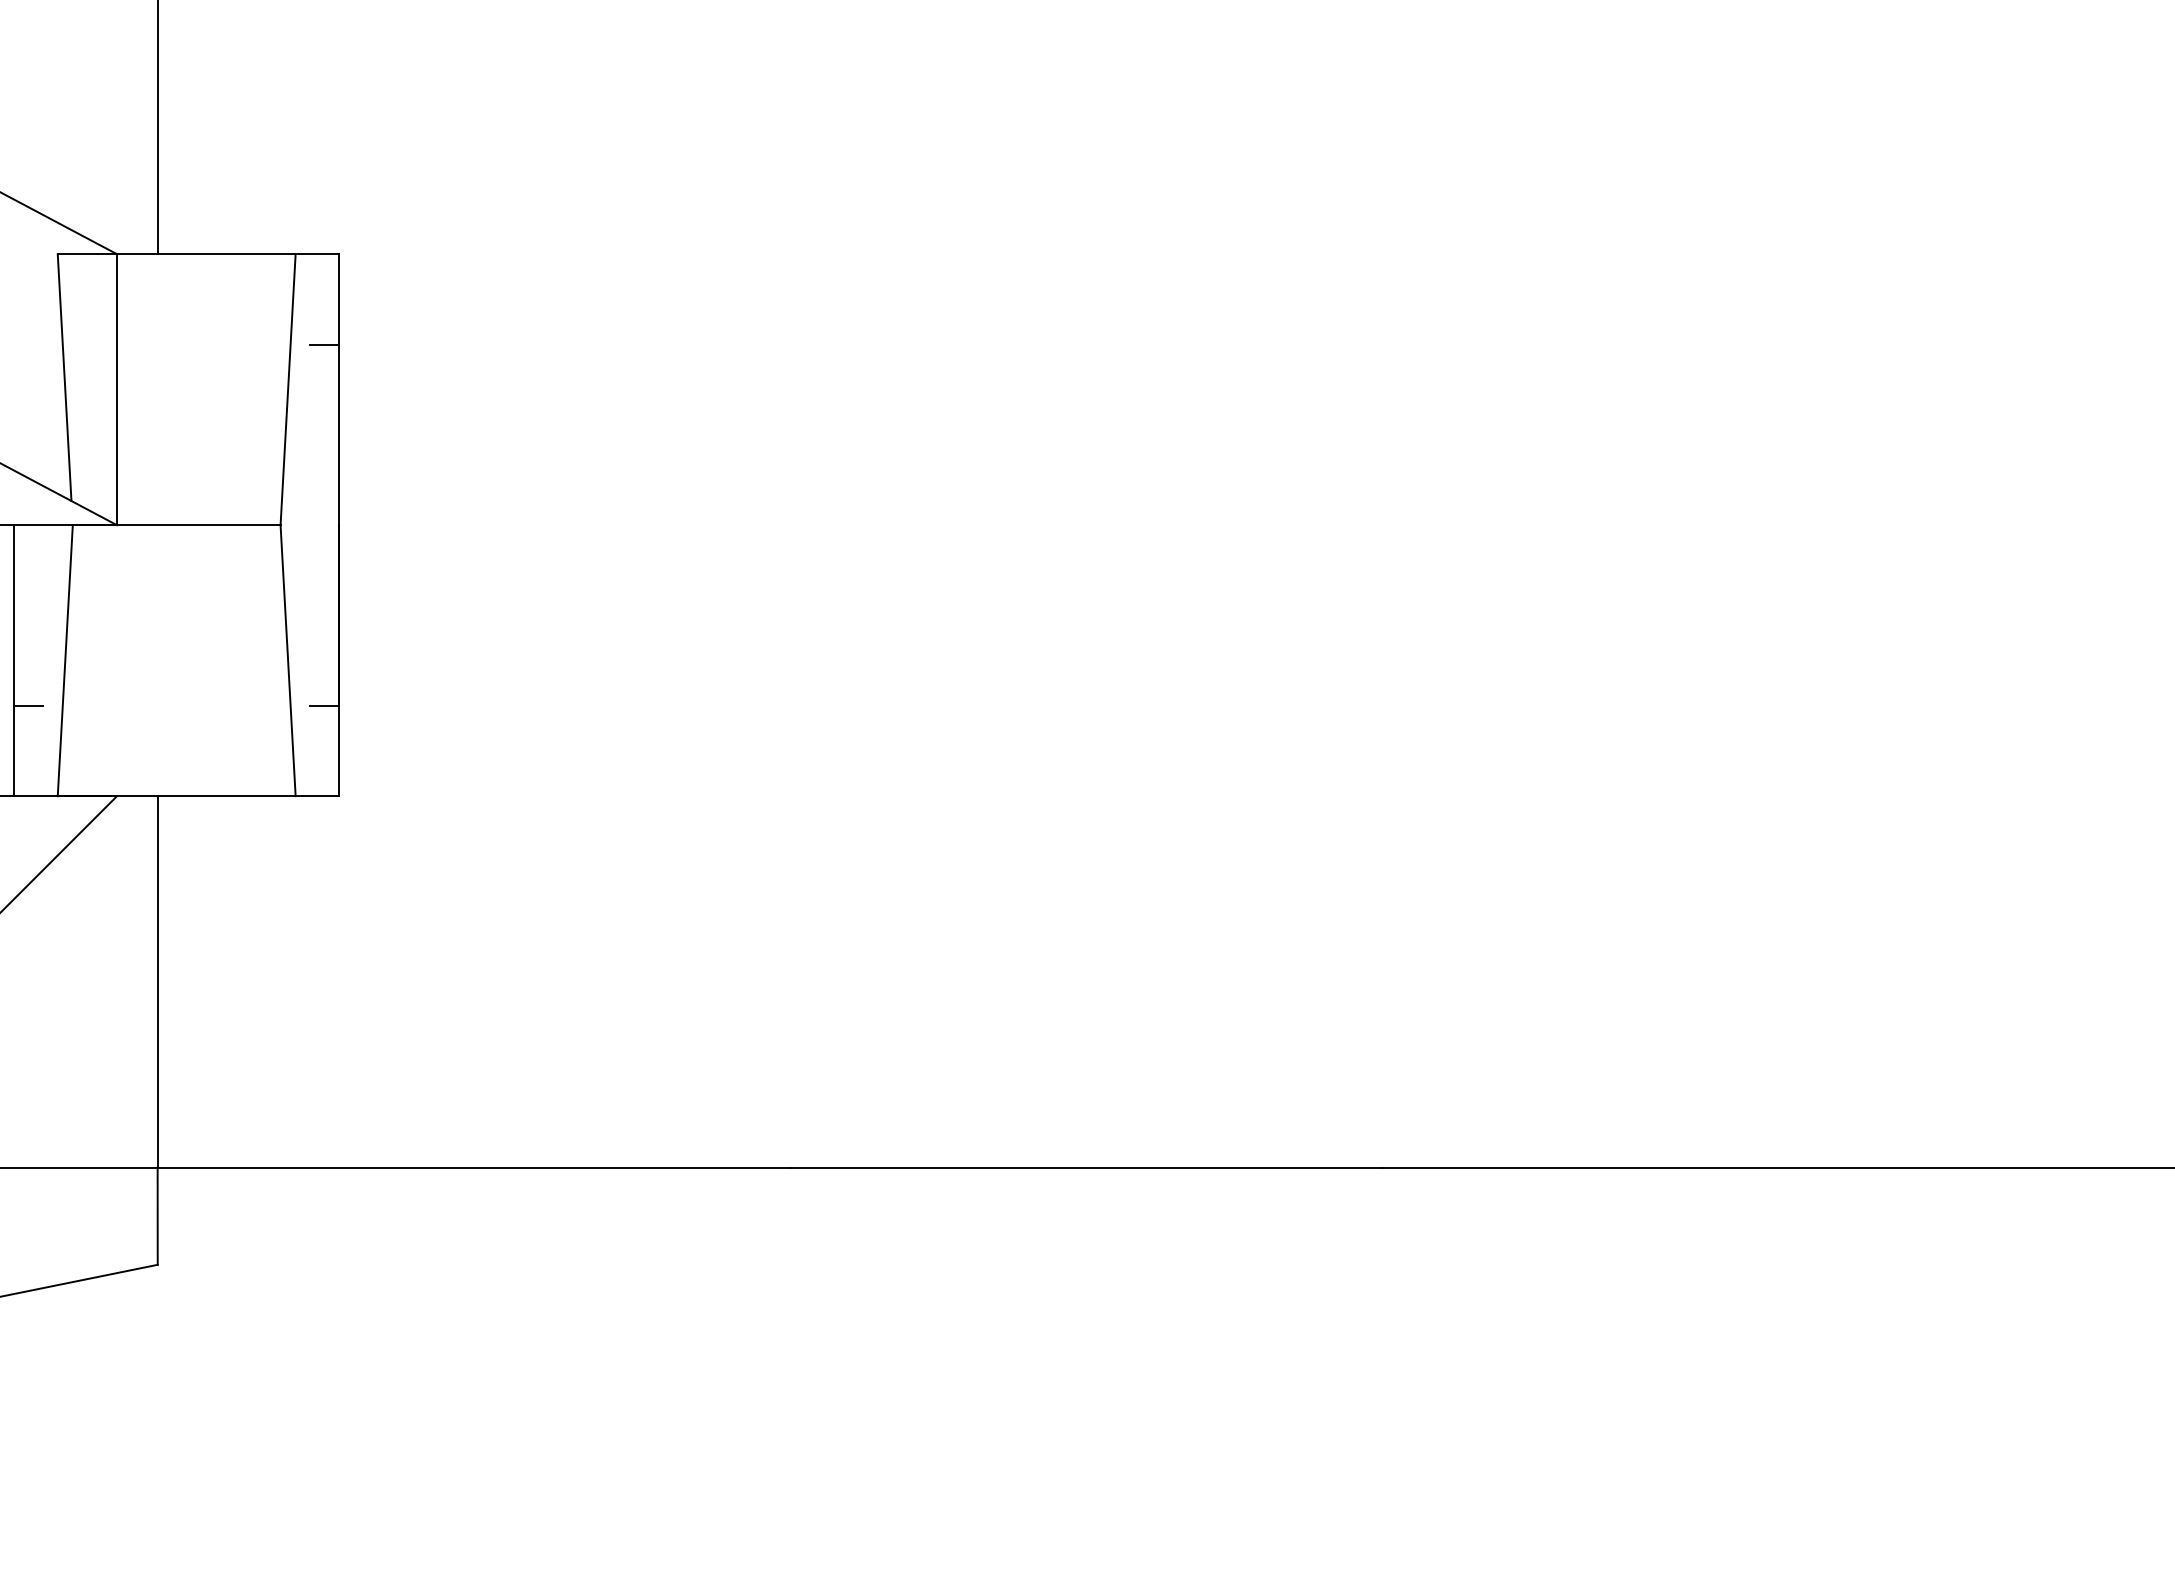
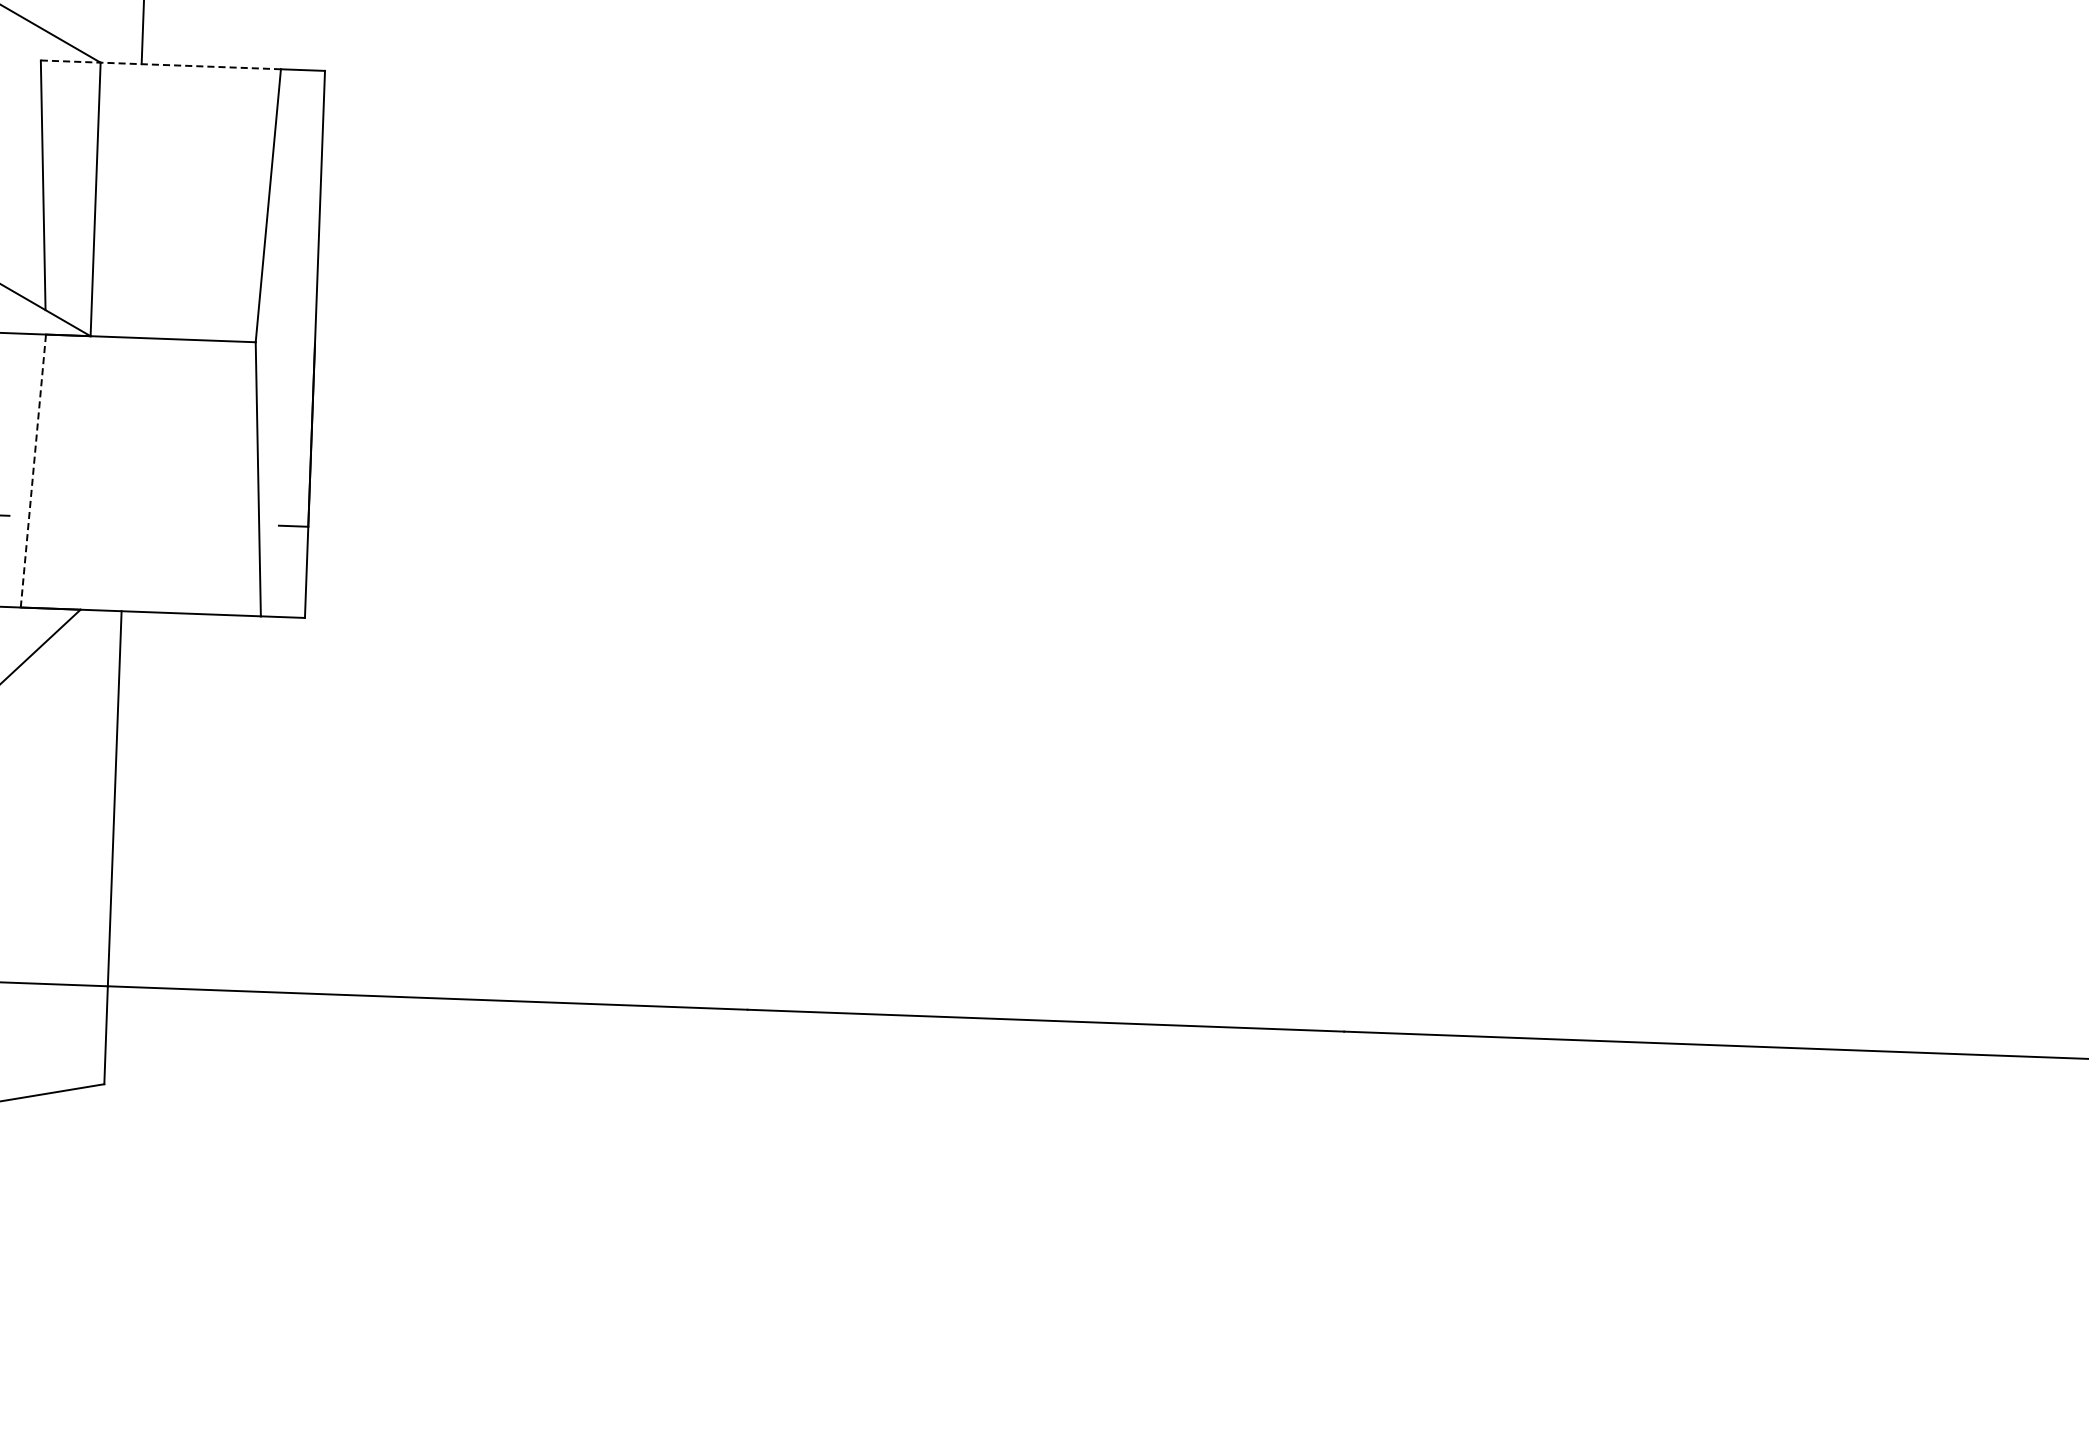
line: (176, 254) -> (160, 65), solid -> dashed
line: (324, 344) -> (306, 161), removed
line: (65, 660) -> (33, 470), solid -> dashed

